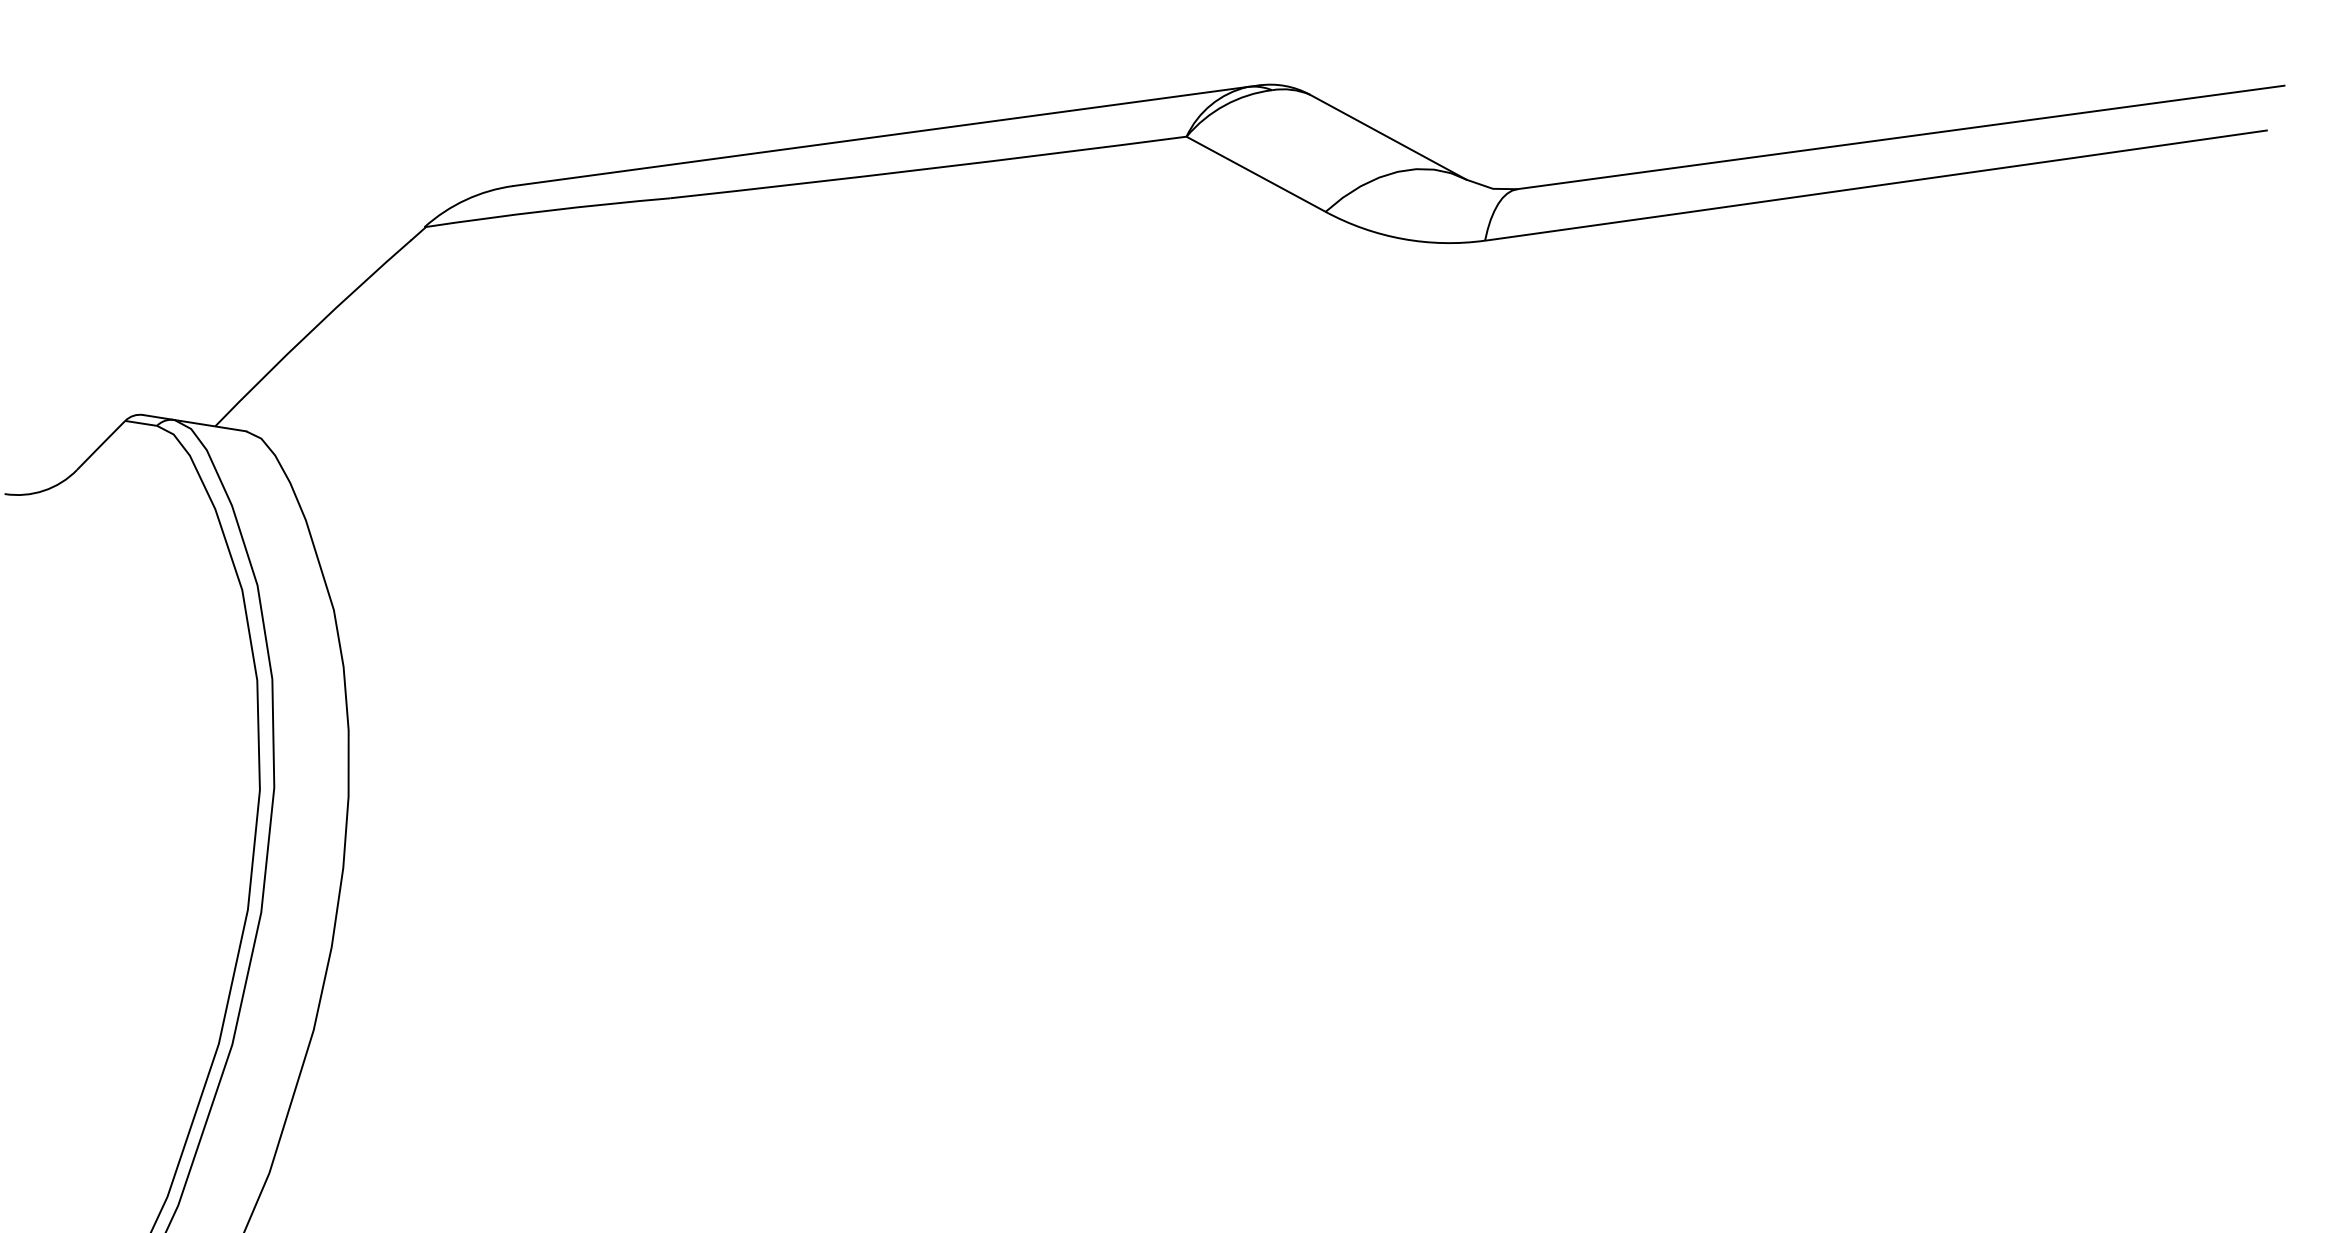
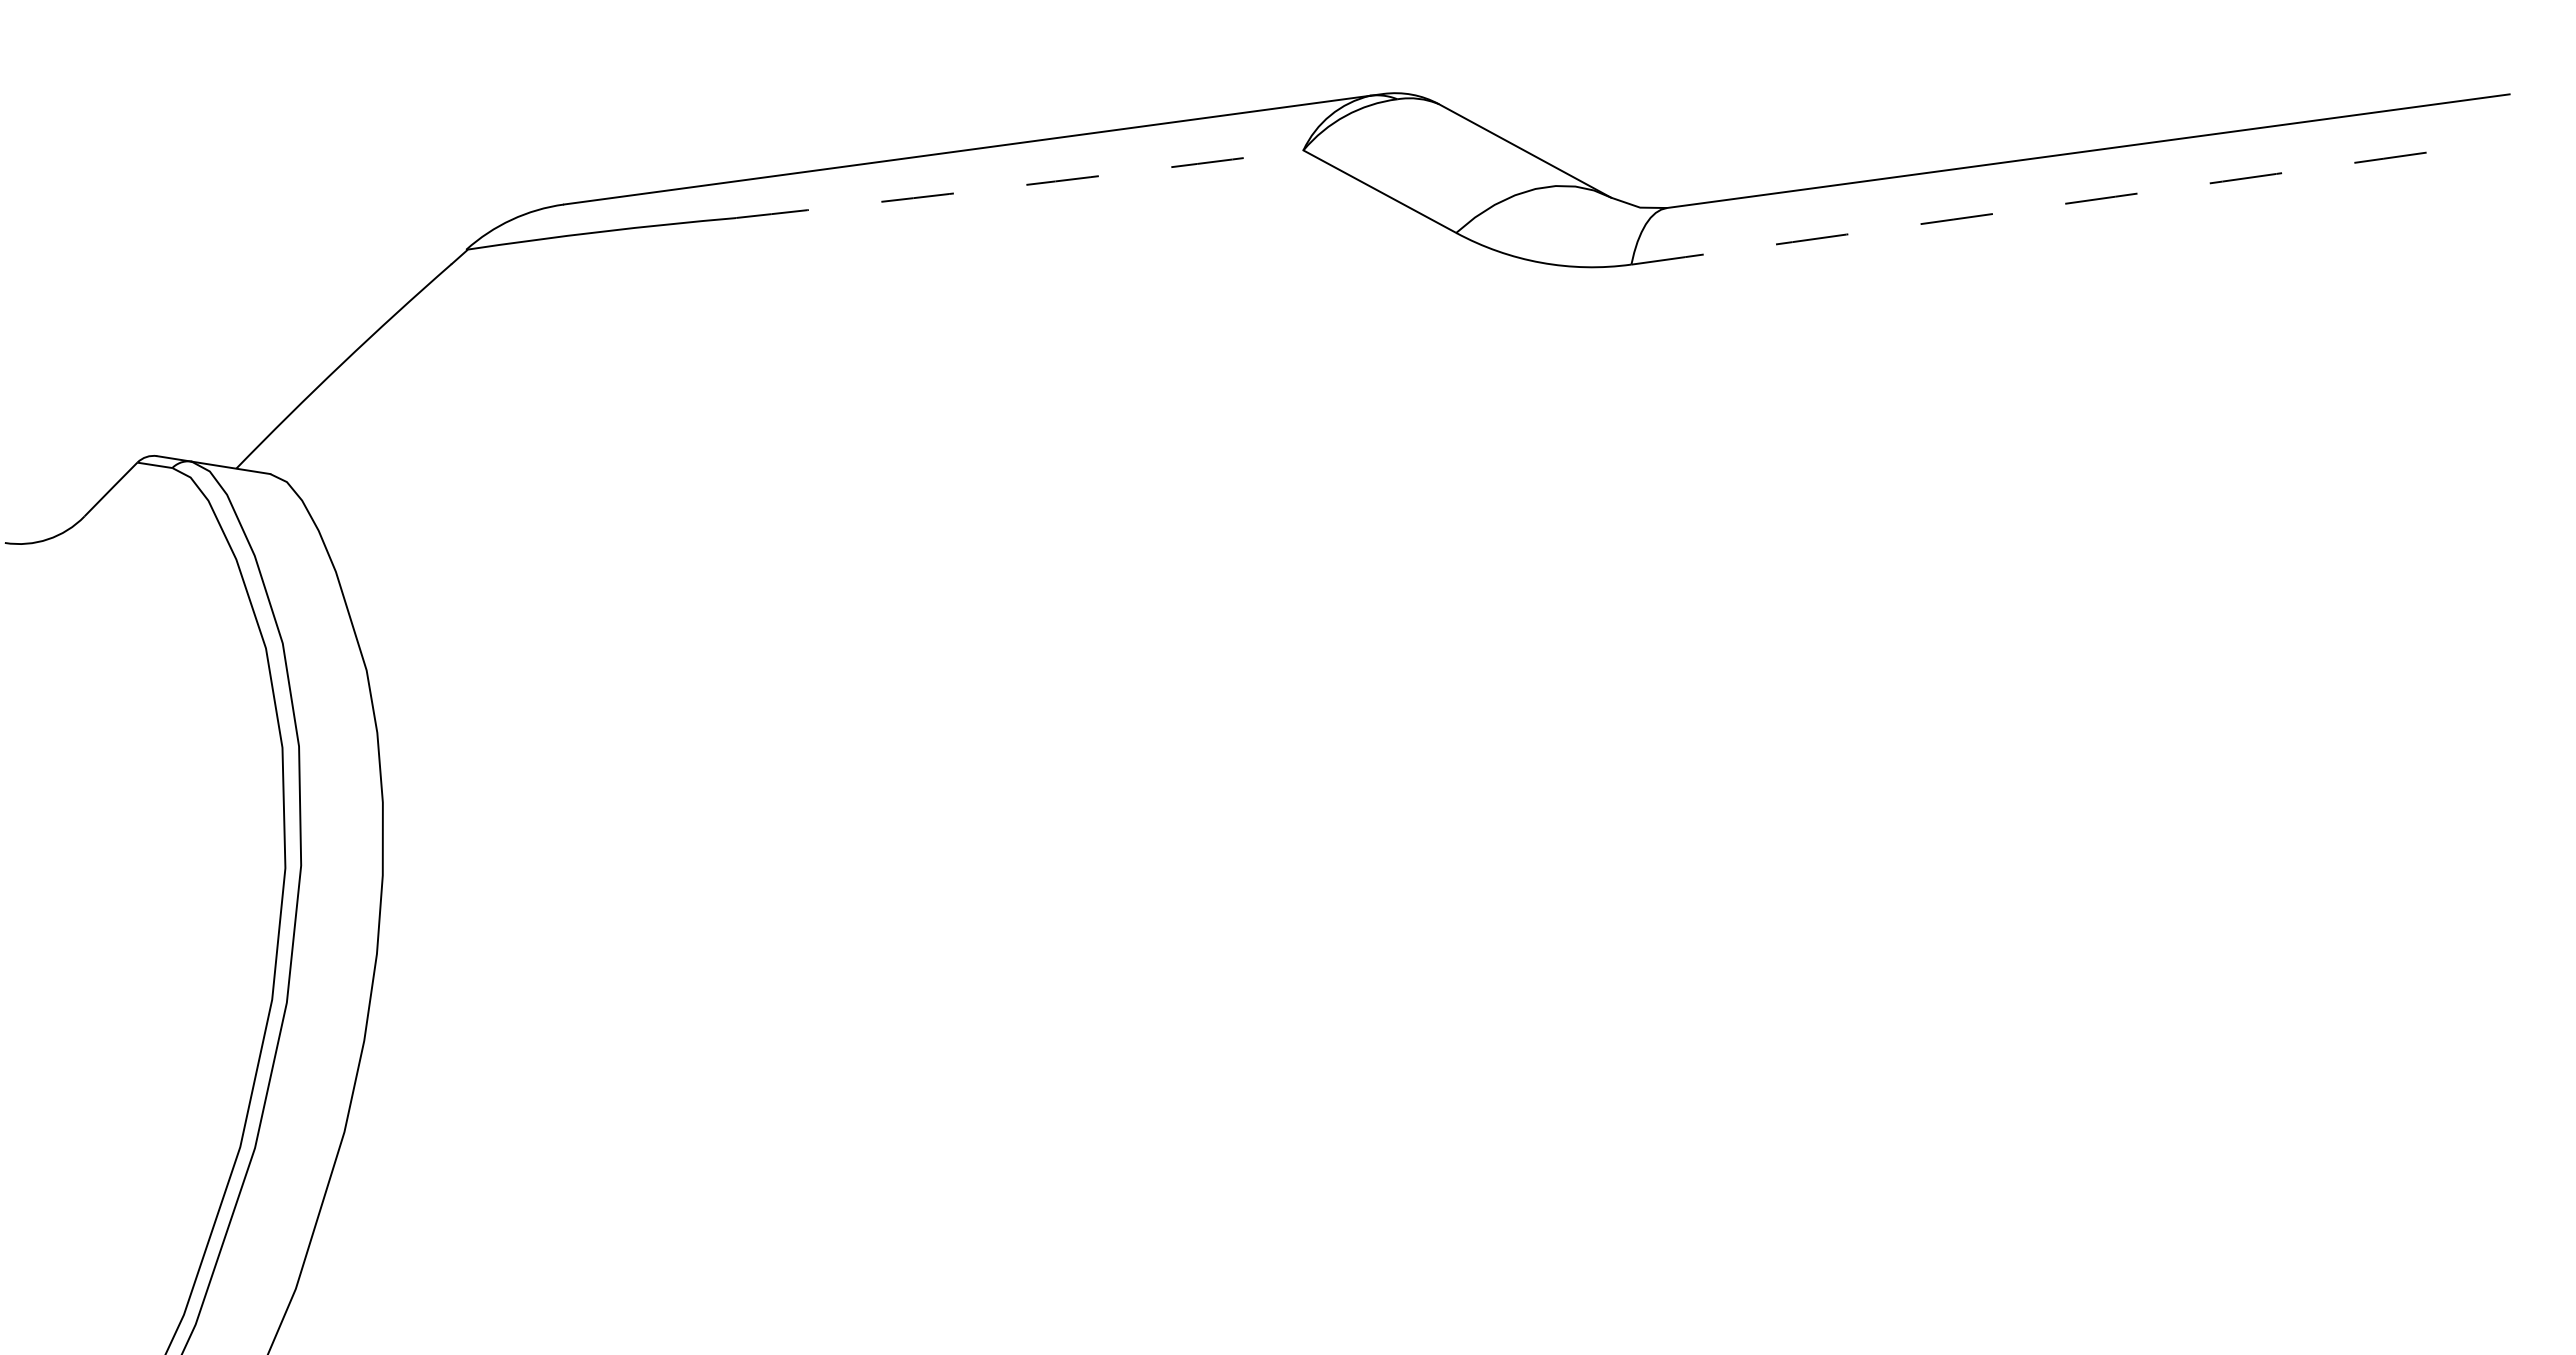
arc: (929, 168) -> (1020, 185), solid -> dashed
arc: (1876, 185) -> (2061, 204), solid -> dashed

